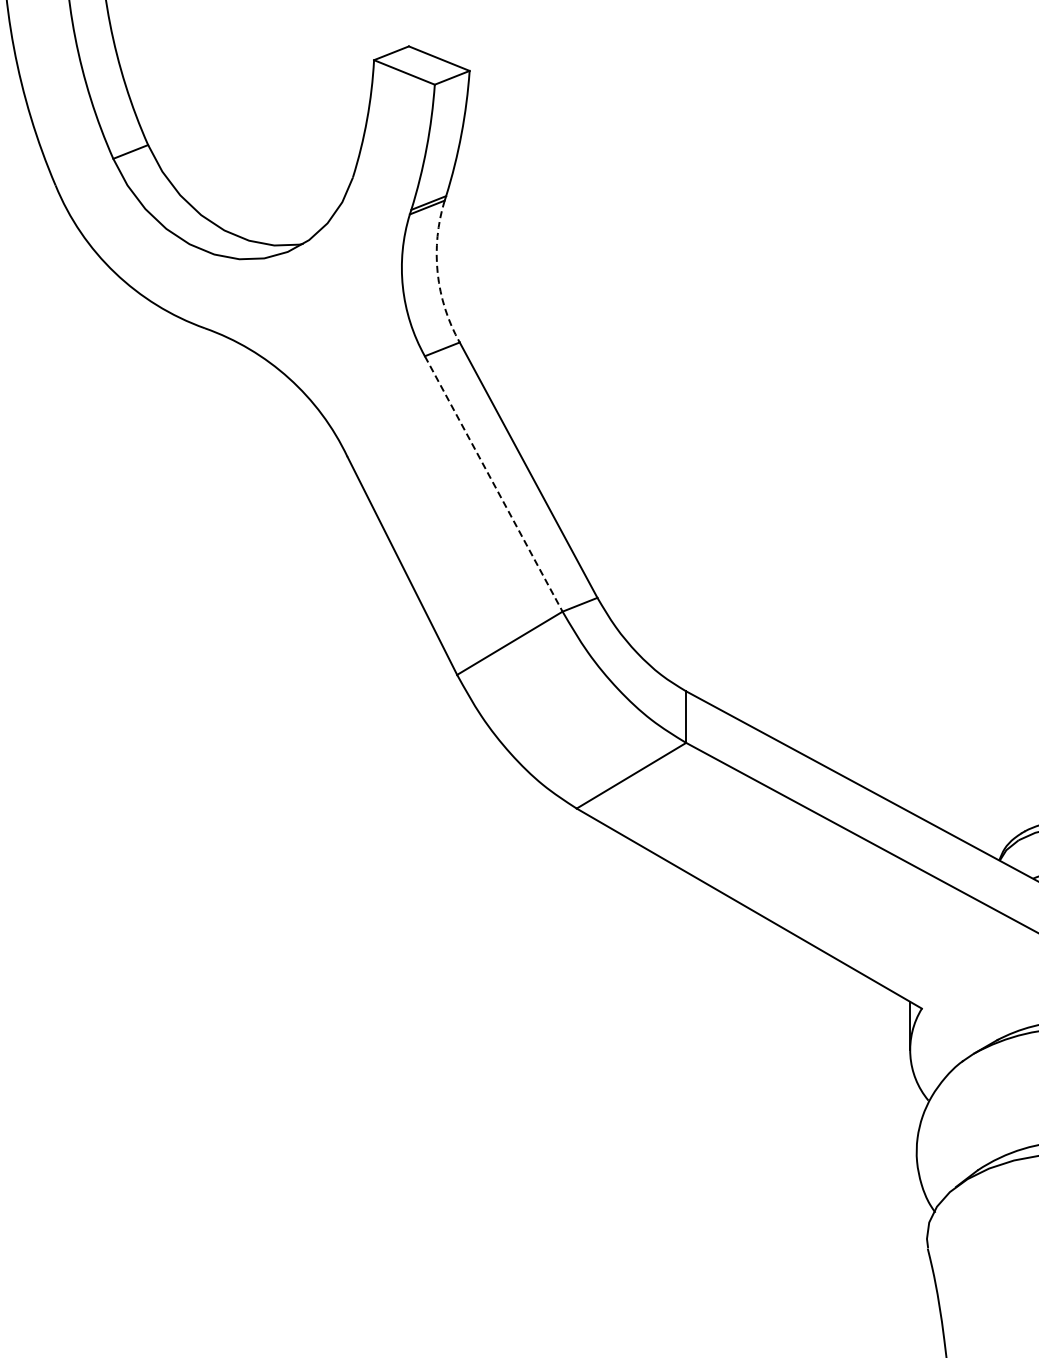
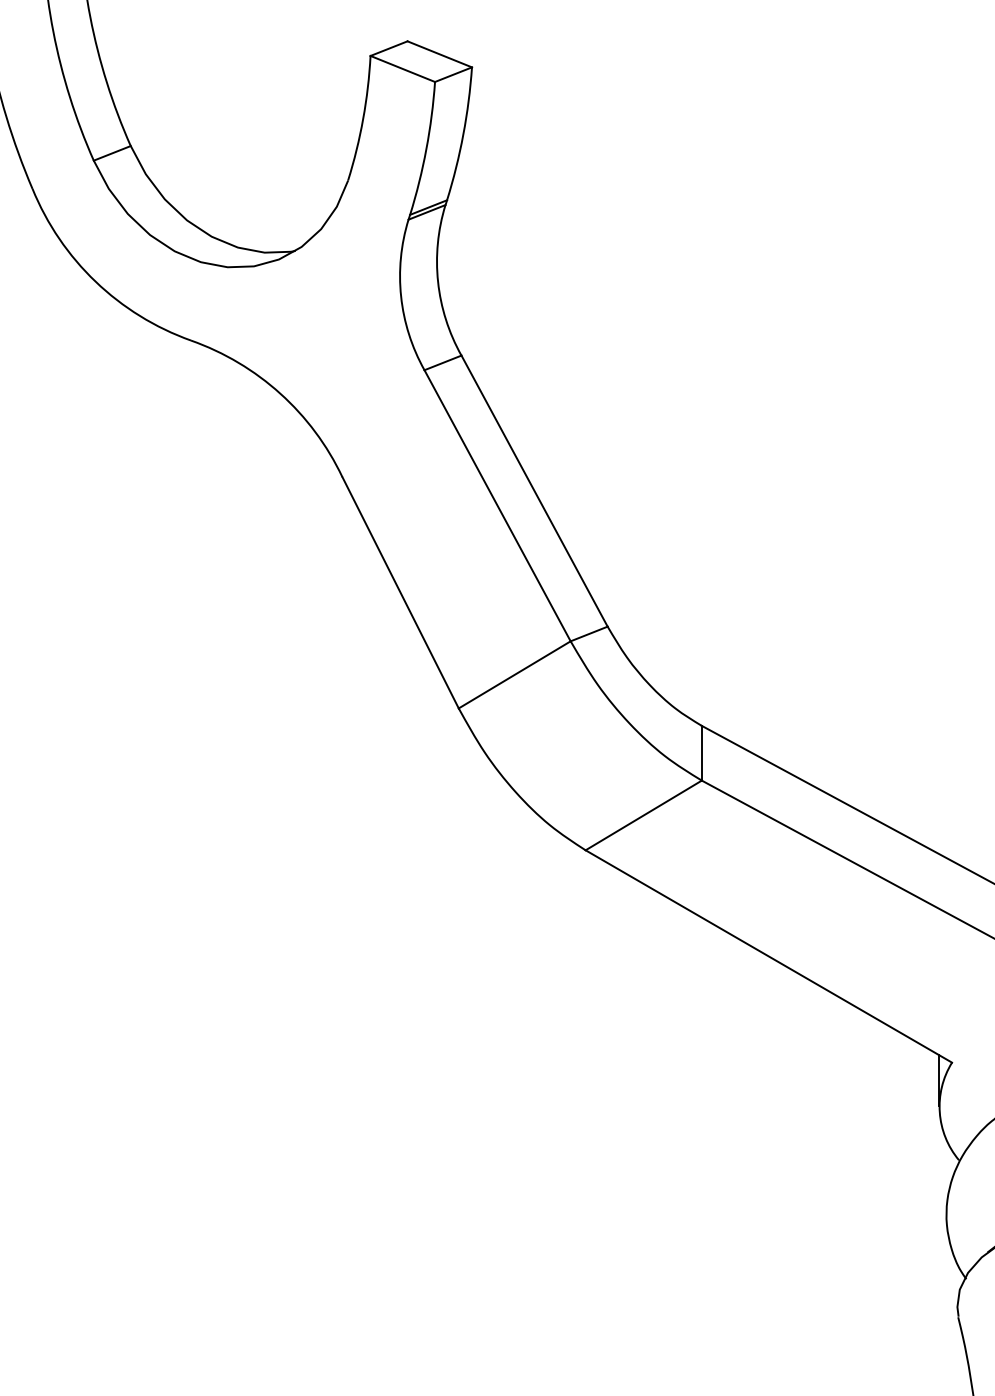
arc: (437, 273) -> (437, 282), dashed -> solid
line: (494, 484) -> (498, 506), dashed -> solid

